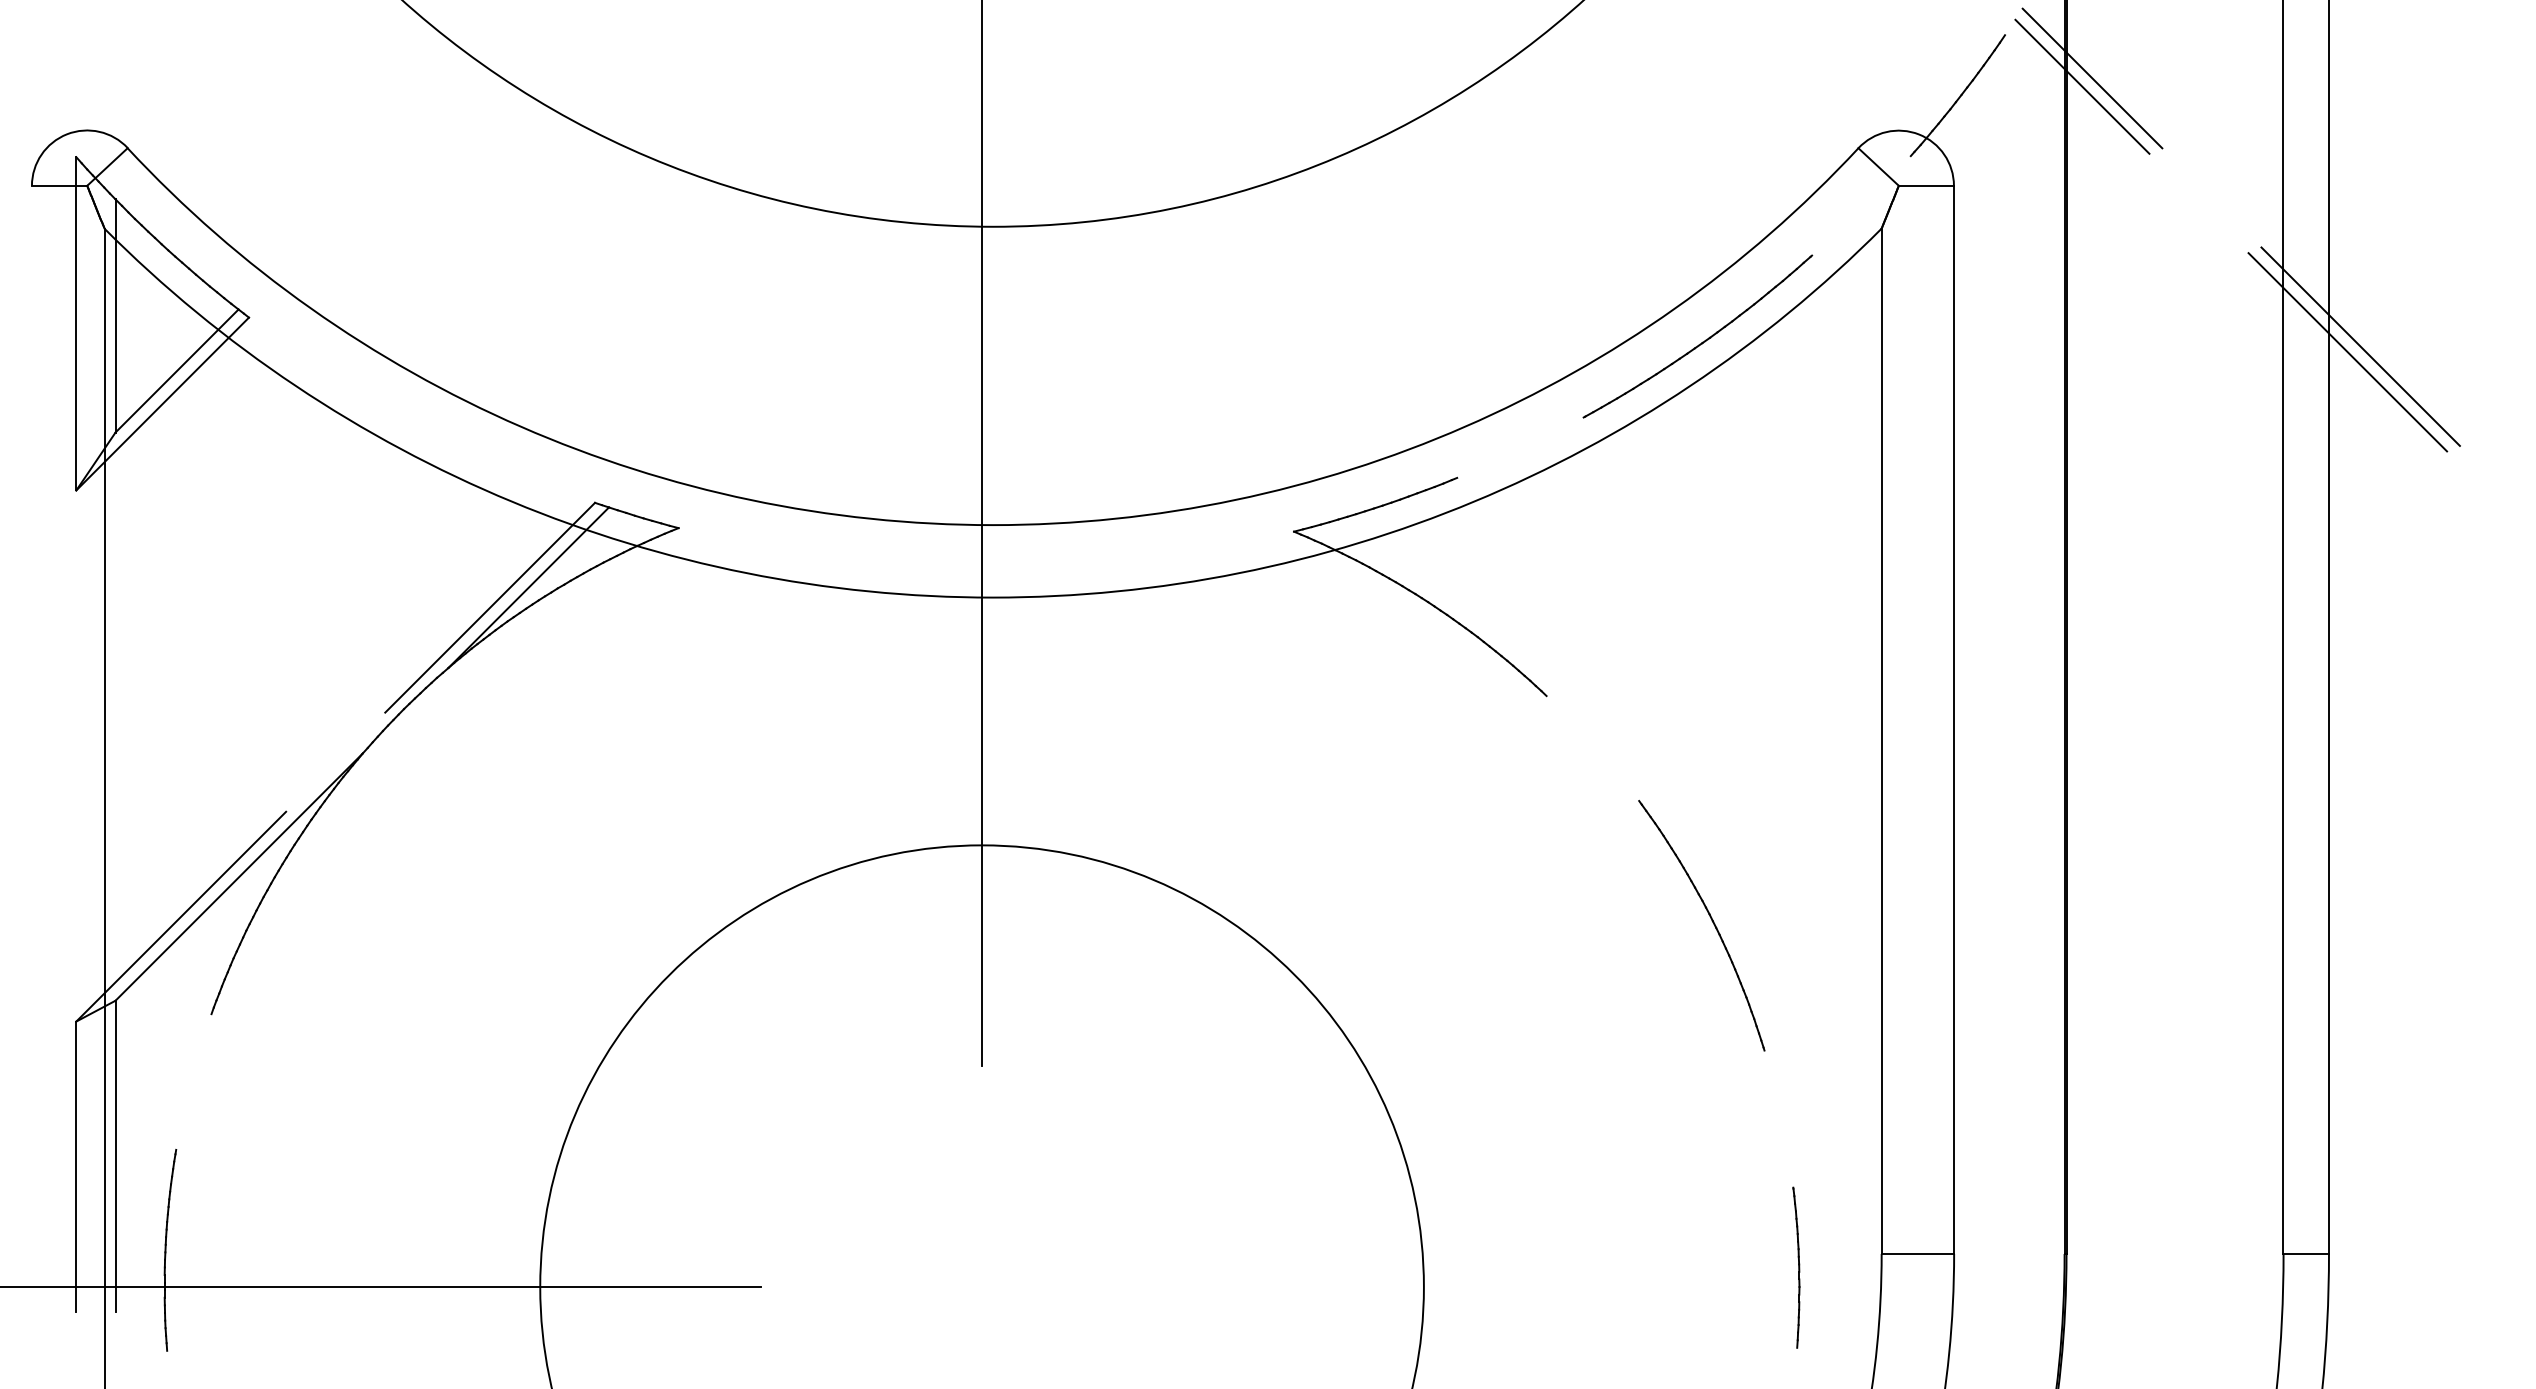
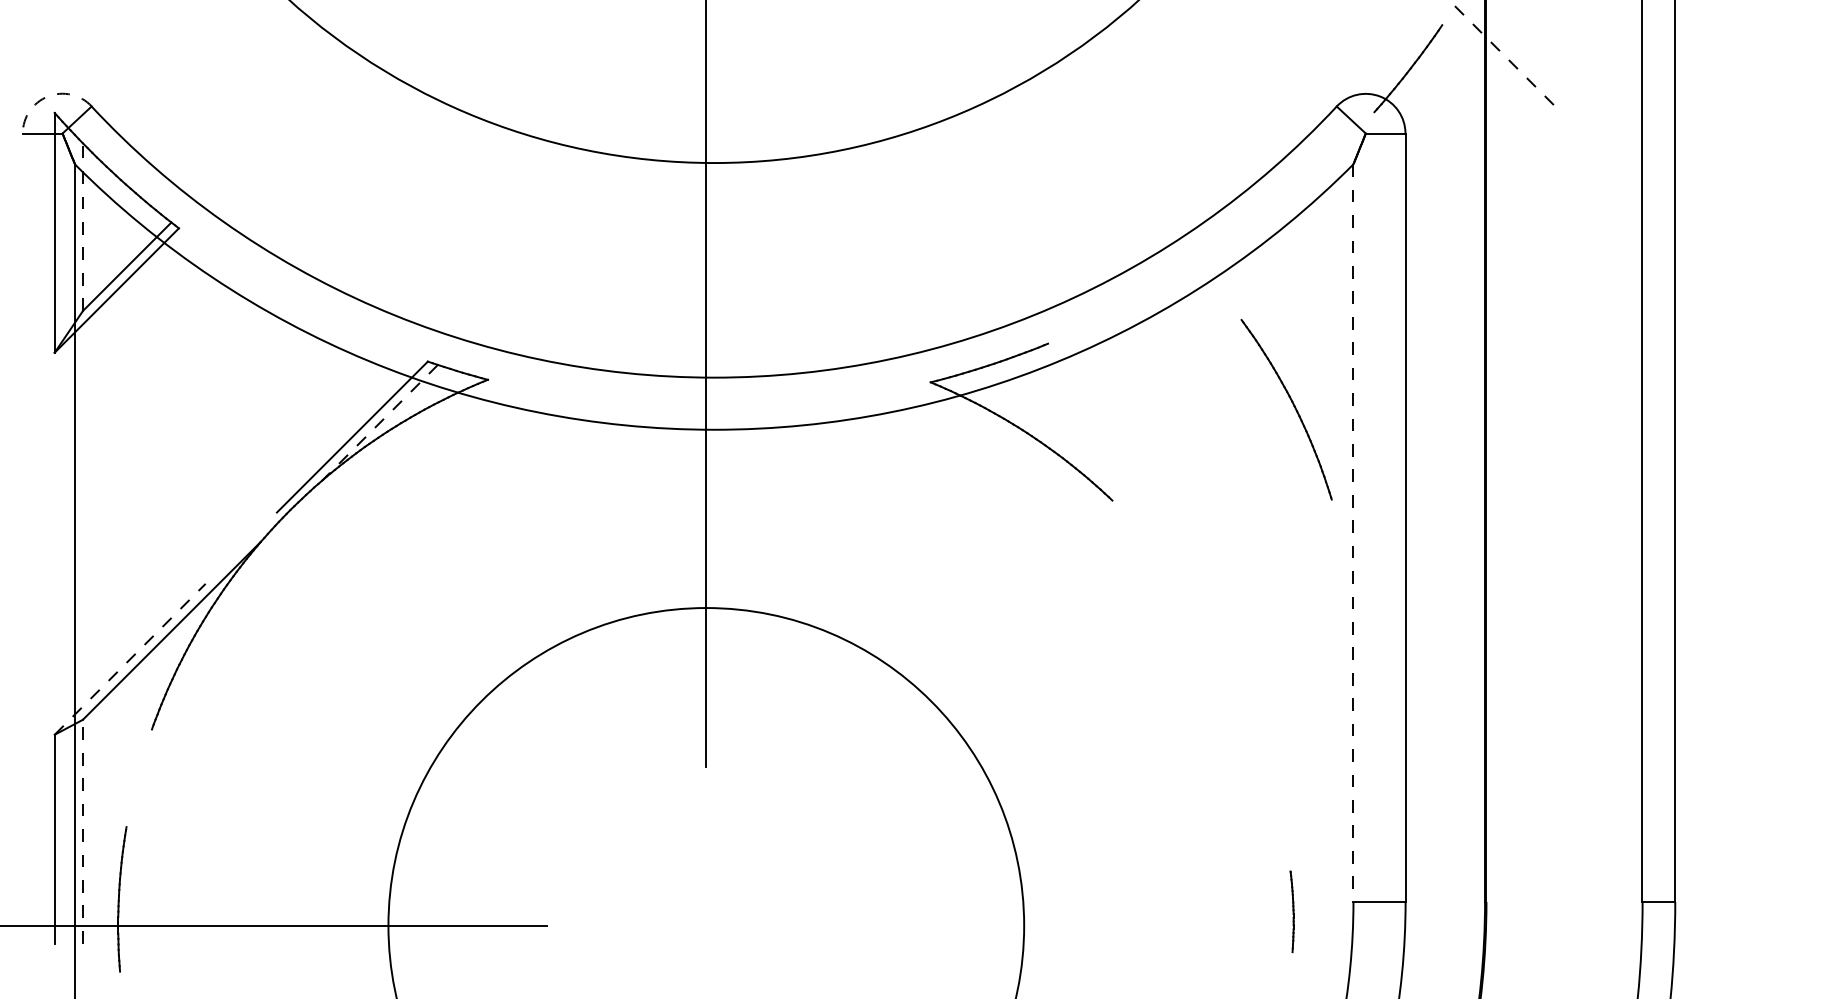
line: (2092, 78) -> (1505, 56), solid -> dashed
line: (2082, 86) -> (1497, 62), removed
arc: (67, 134) -> (48, 96), solid -> dashed
line: (115, 315) -> (82, 226), solid -> dashed
part: (1702, 341) -> (1224, 245), removed
line: (2360, 346) -> (1697, 249), removed
line: (2347, 352) -> (1688, 253), removed
line: (528, 588) -> (380, 423), solid -> dashed
line: (1881, 741) -> (1353, 533), solid -> dashed
line: (181, 916) -> (130, 659), solid -> dashed
part: (1711, 921) -> (1293, 406), moved
line: (115, 1156) -> (82, 831), solid -> dashed
part: (1796, 1267) -> (1292, 911), size x0.7

